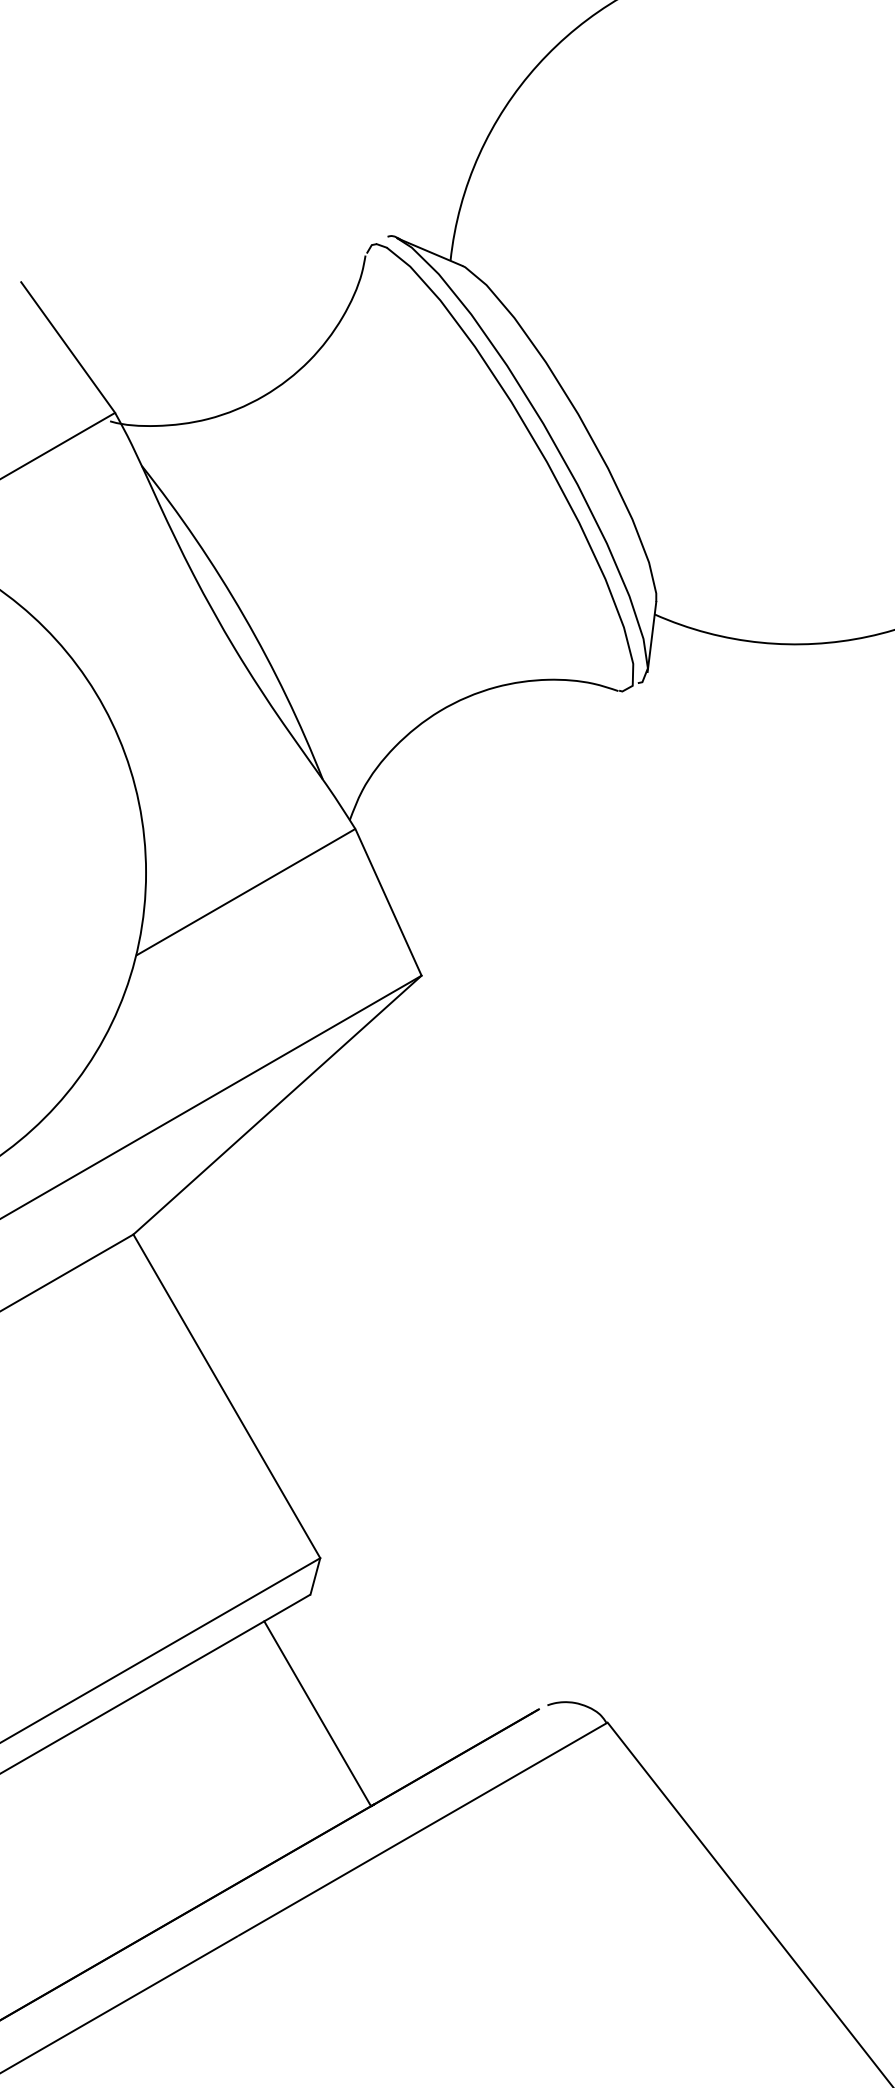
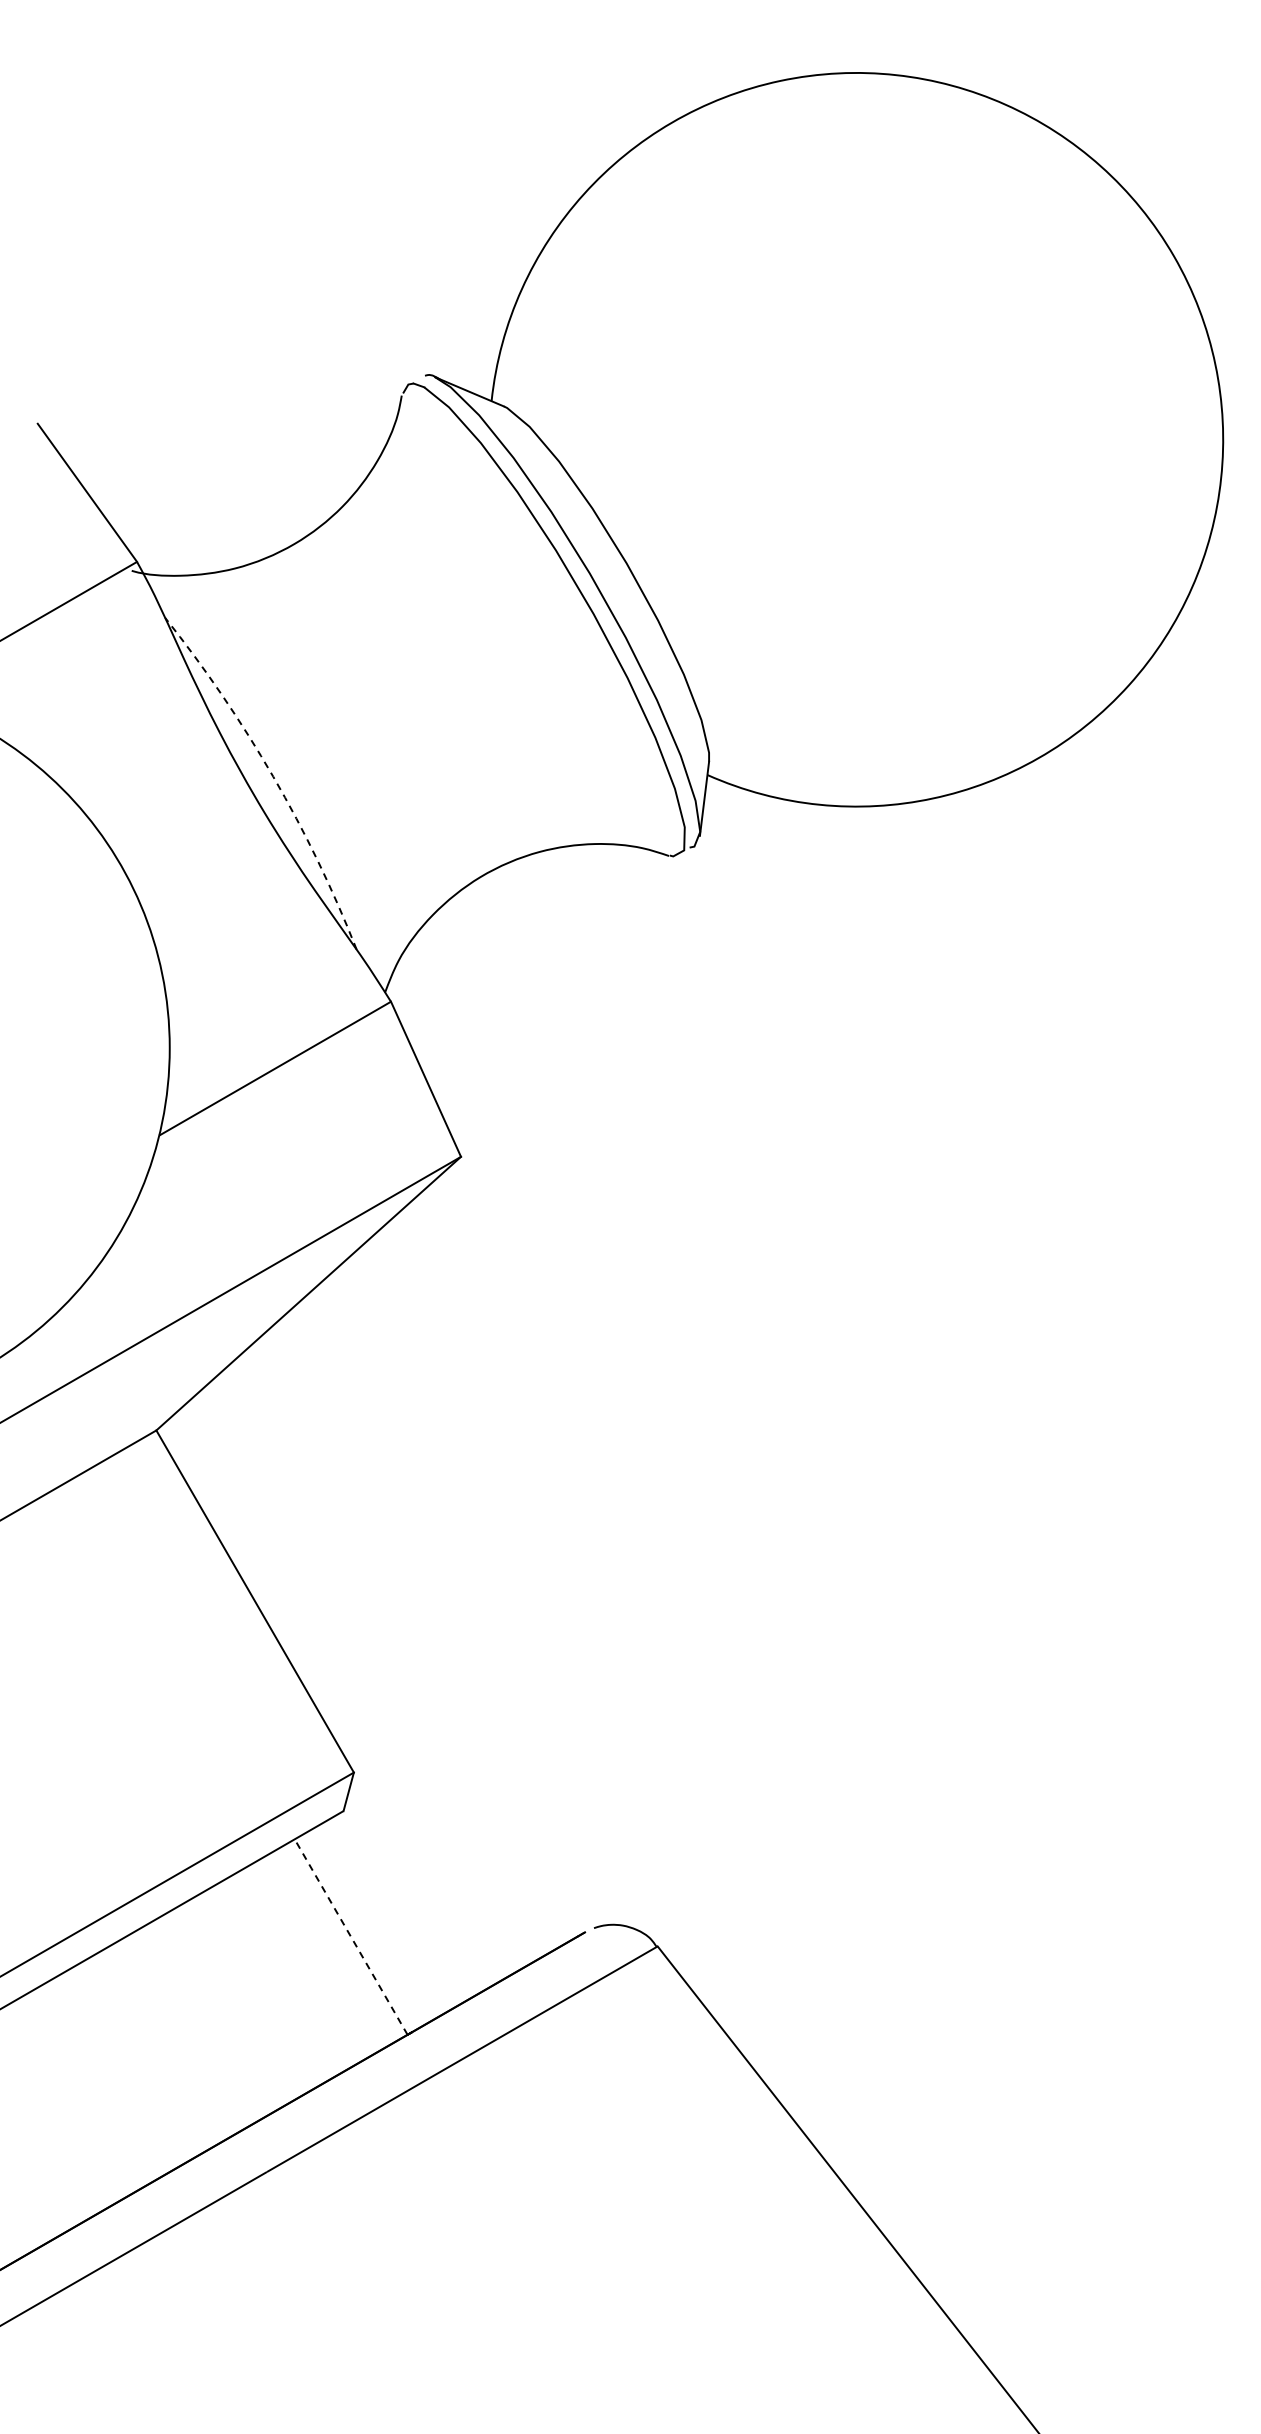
arc: (244, 615) -> (273, 776), solid -> dashed
line: (318, 1714) -> (351, 1937), solid -> dashed

